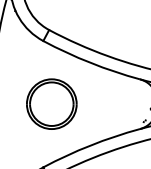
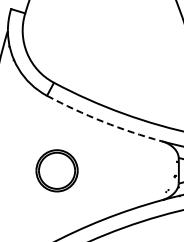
arc: (90, 62) -> (103, 121), solid -> dashed
part: (51, 103) -> (56, 170), size x0.7

